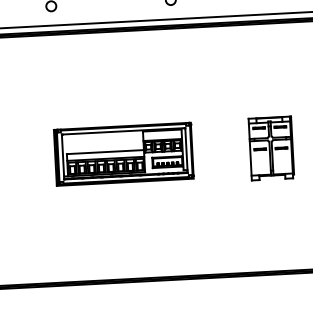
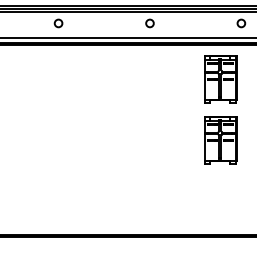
part: (266, 68) -> (220, 79), added
part: (123, 153) -> (107, 138), removed

